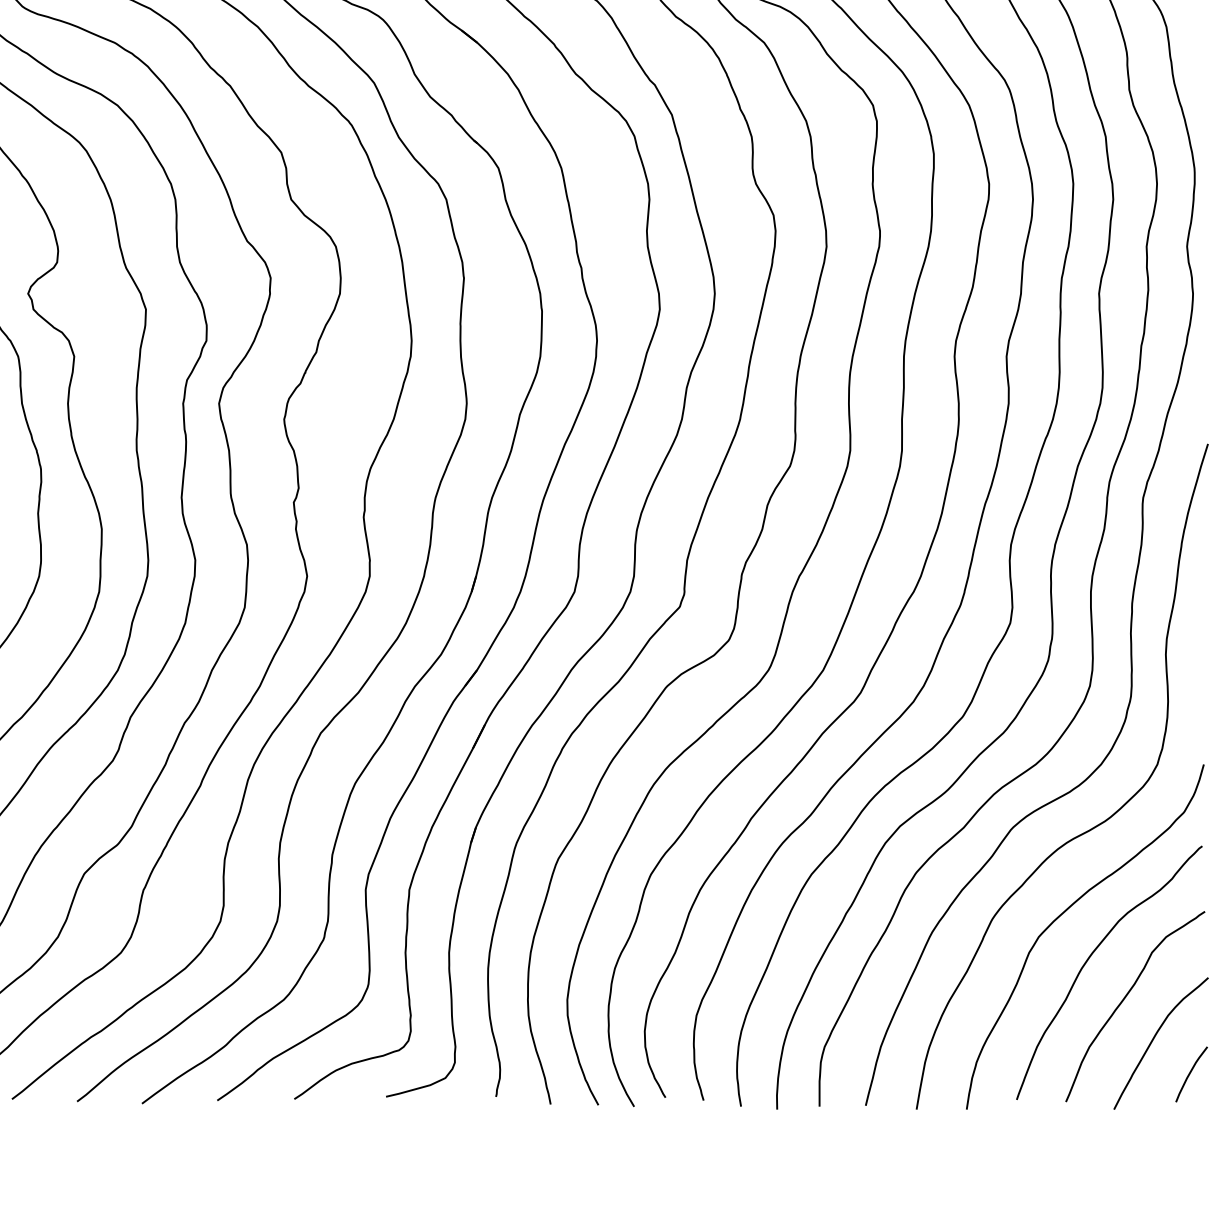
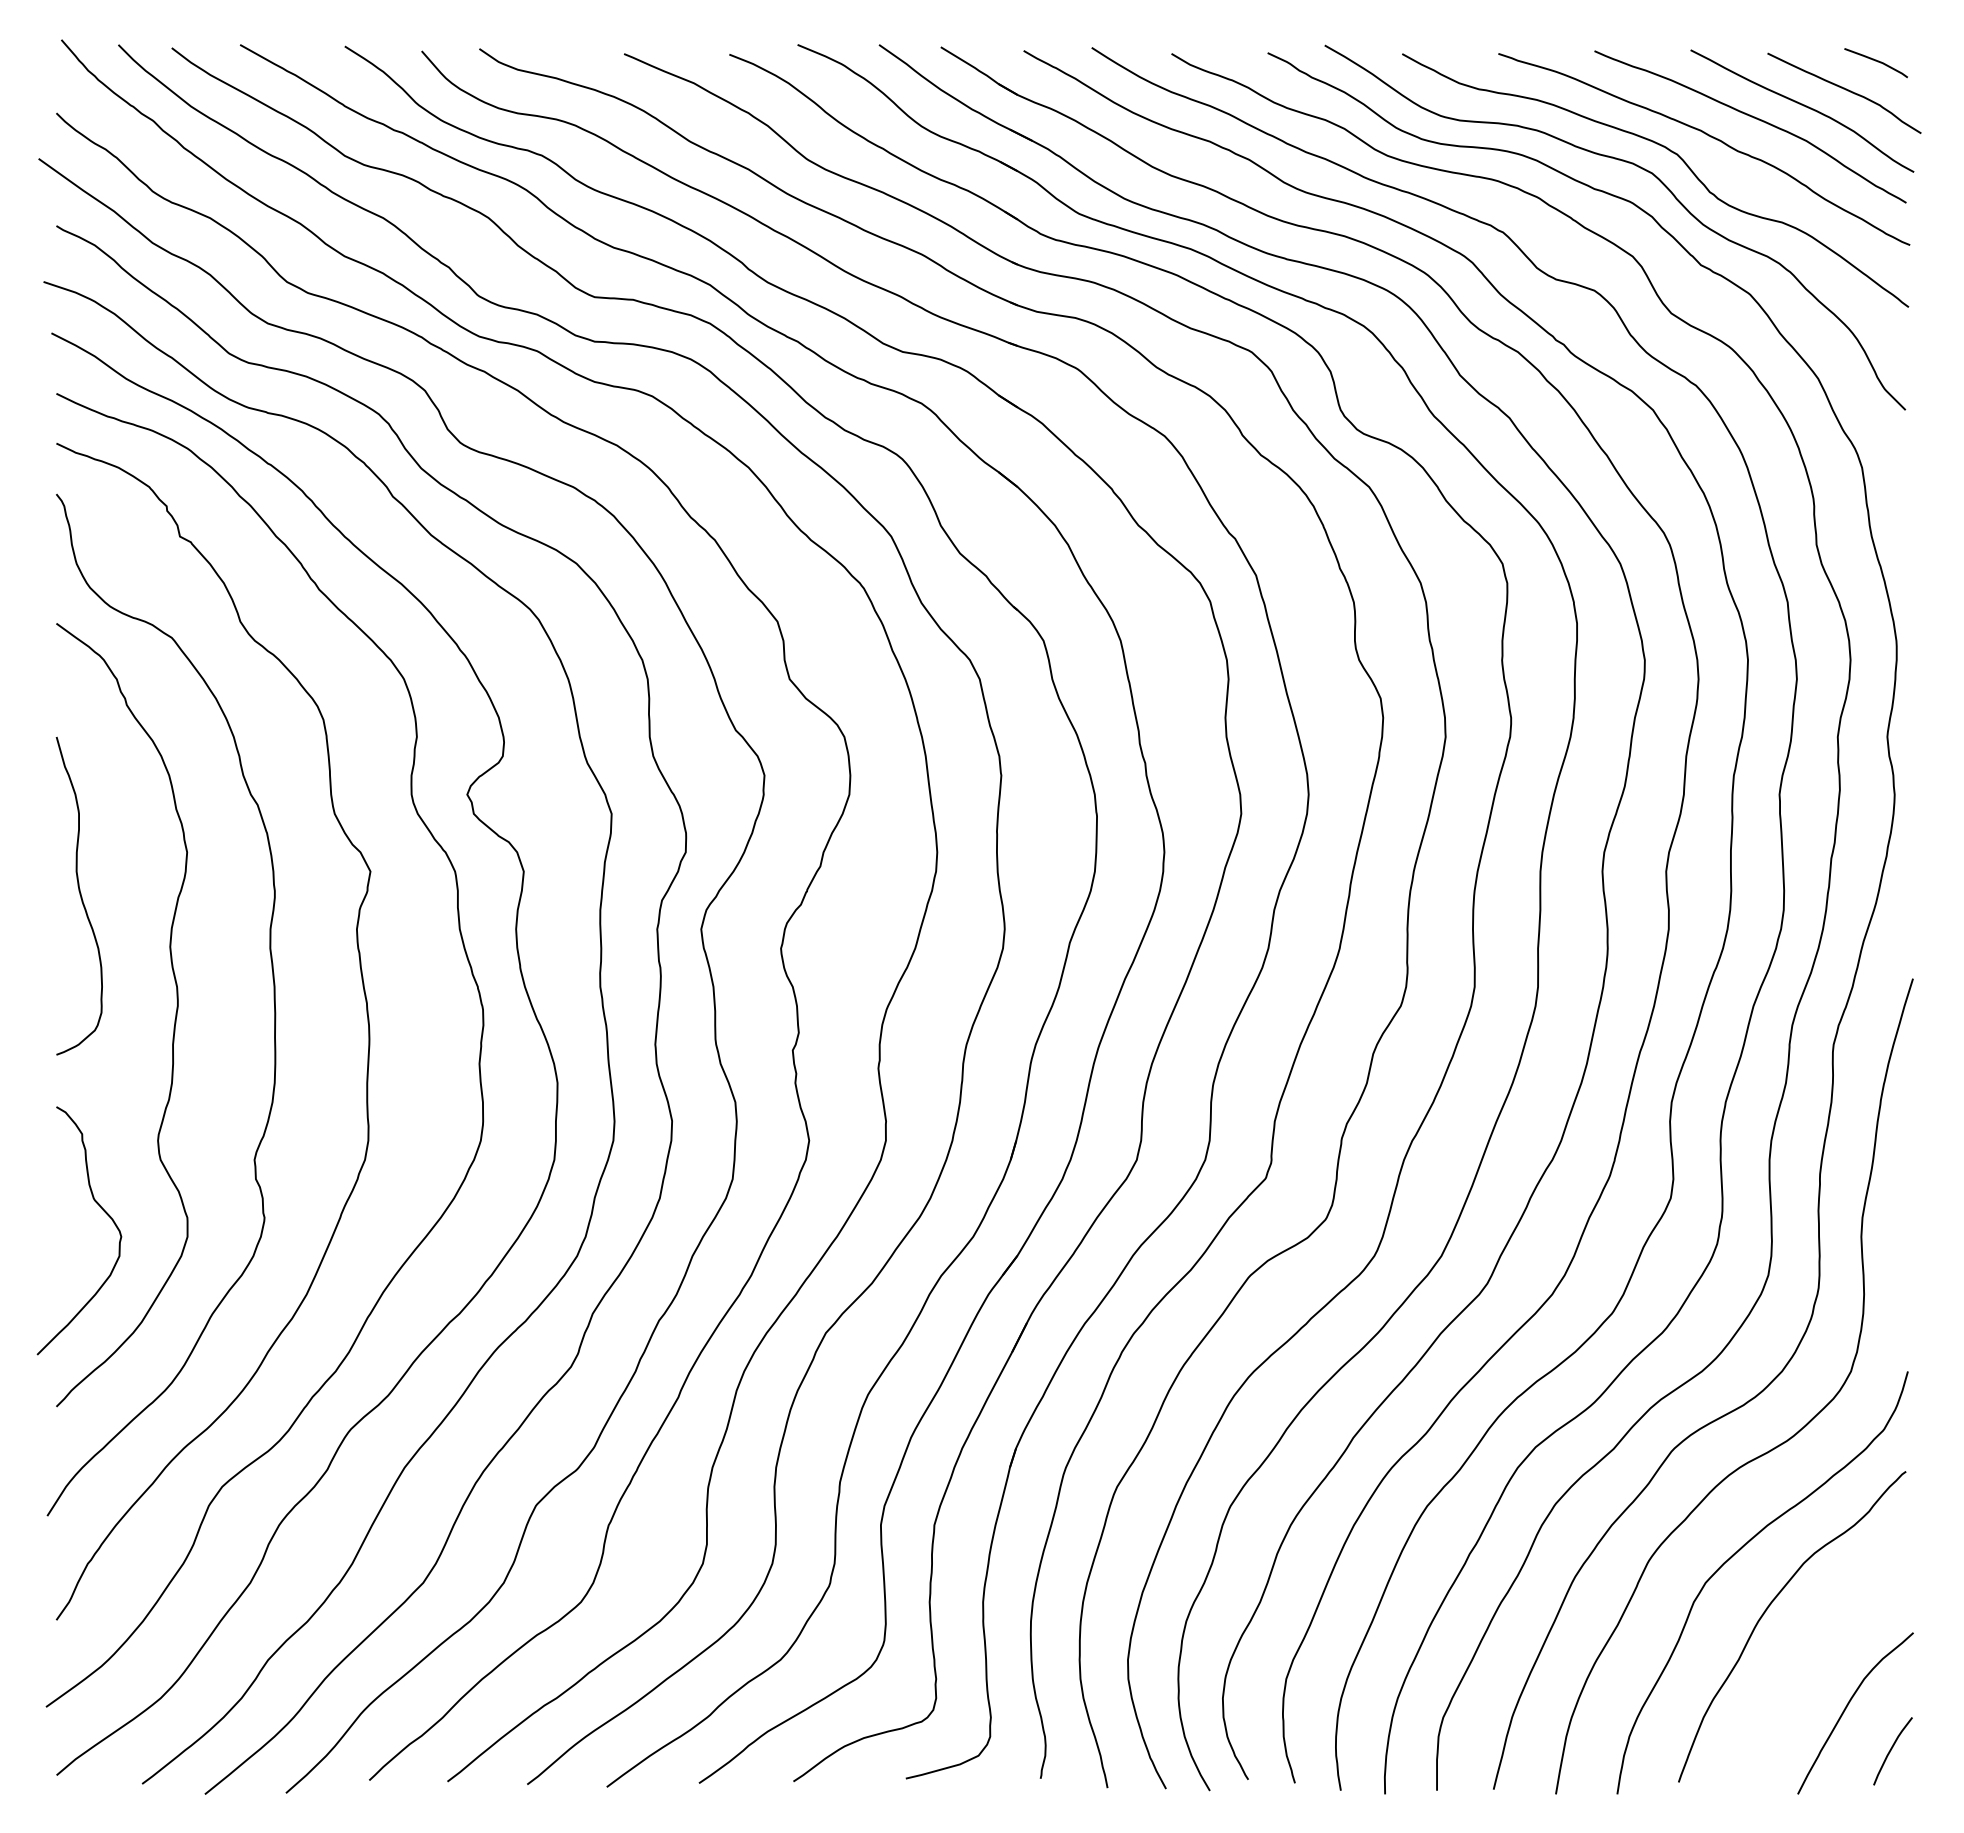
curve: (1125, 997) -> (1812, 1657), removed

